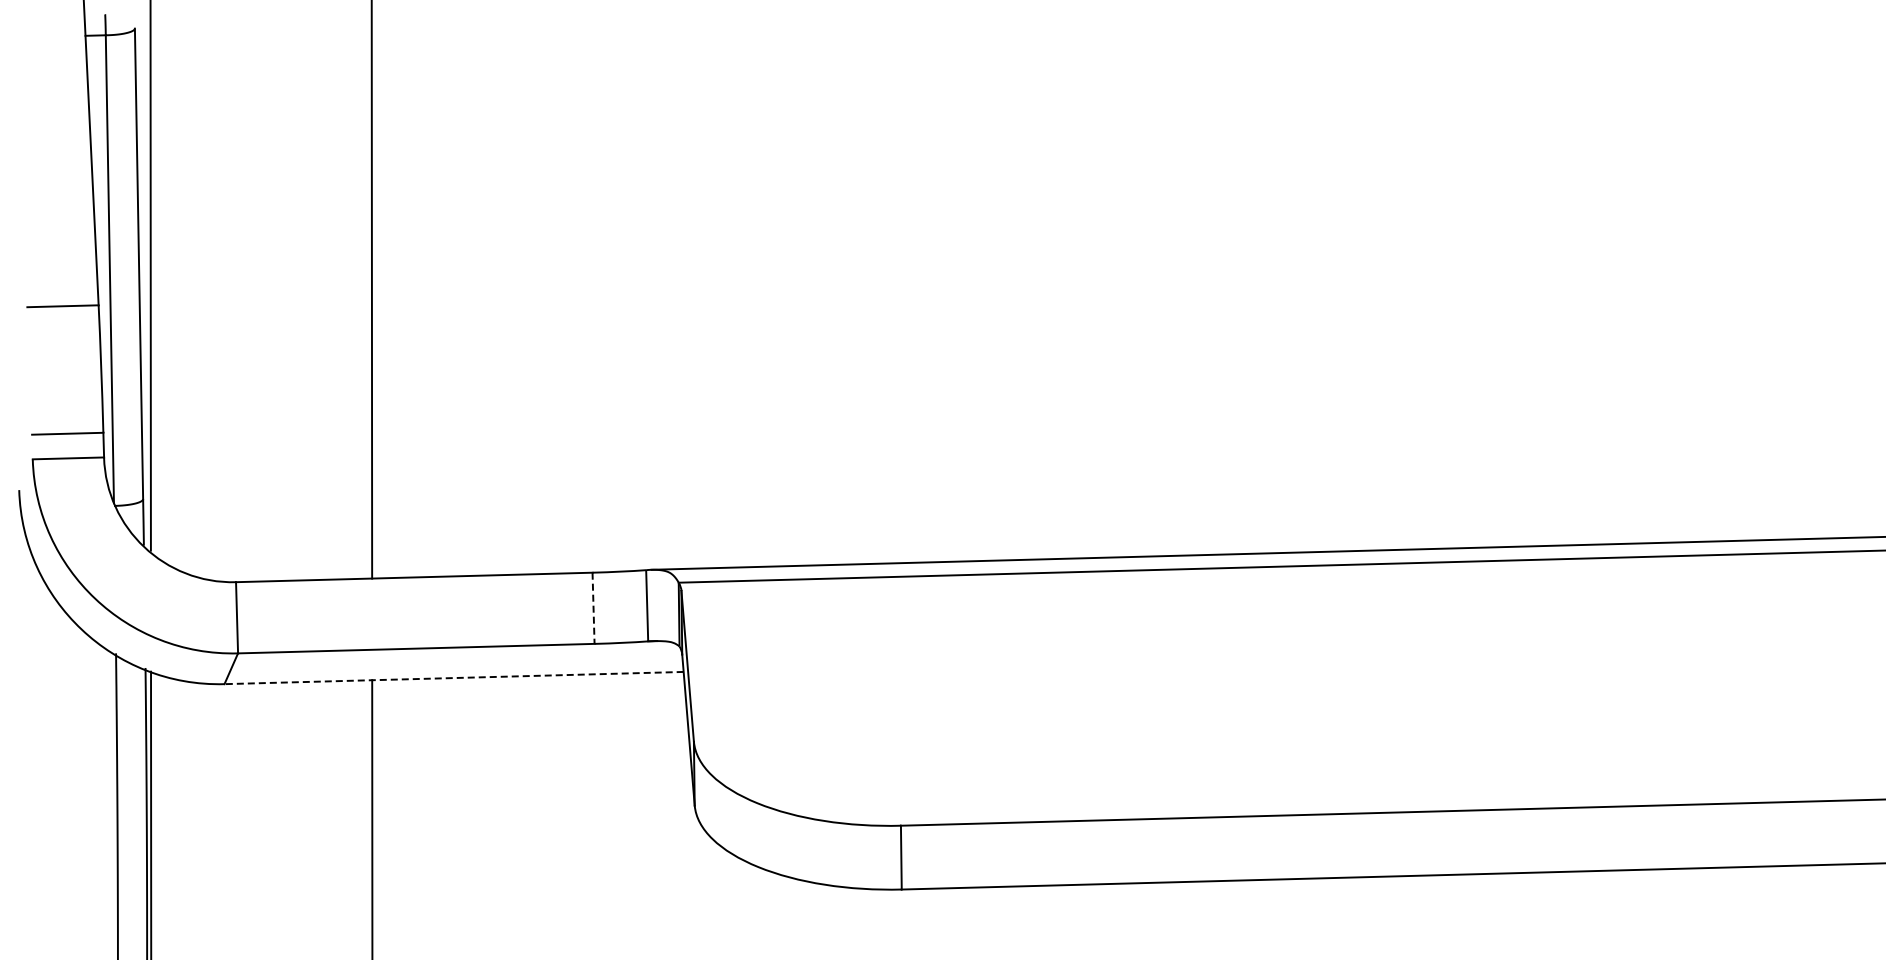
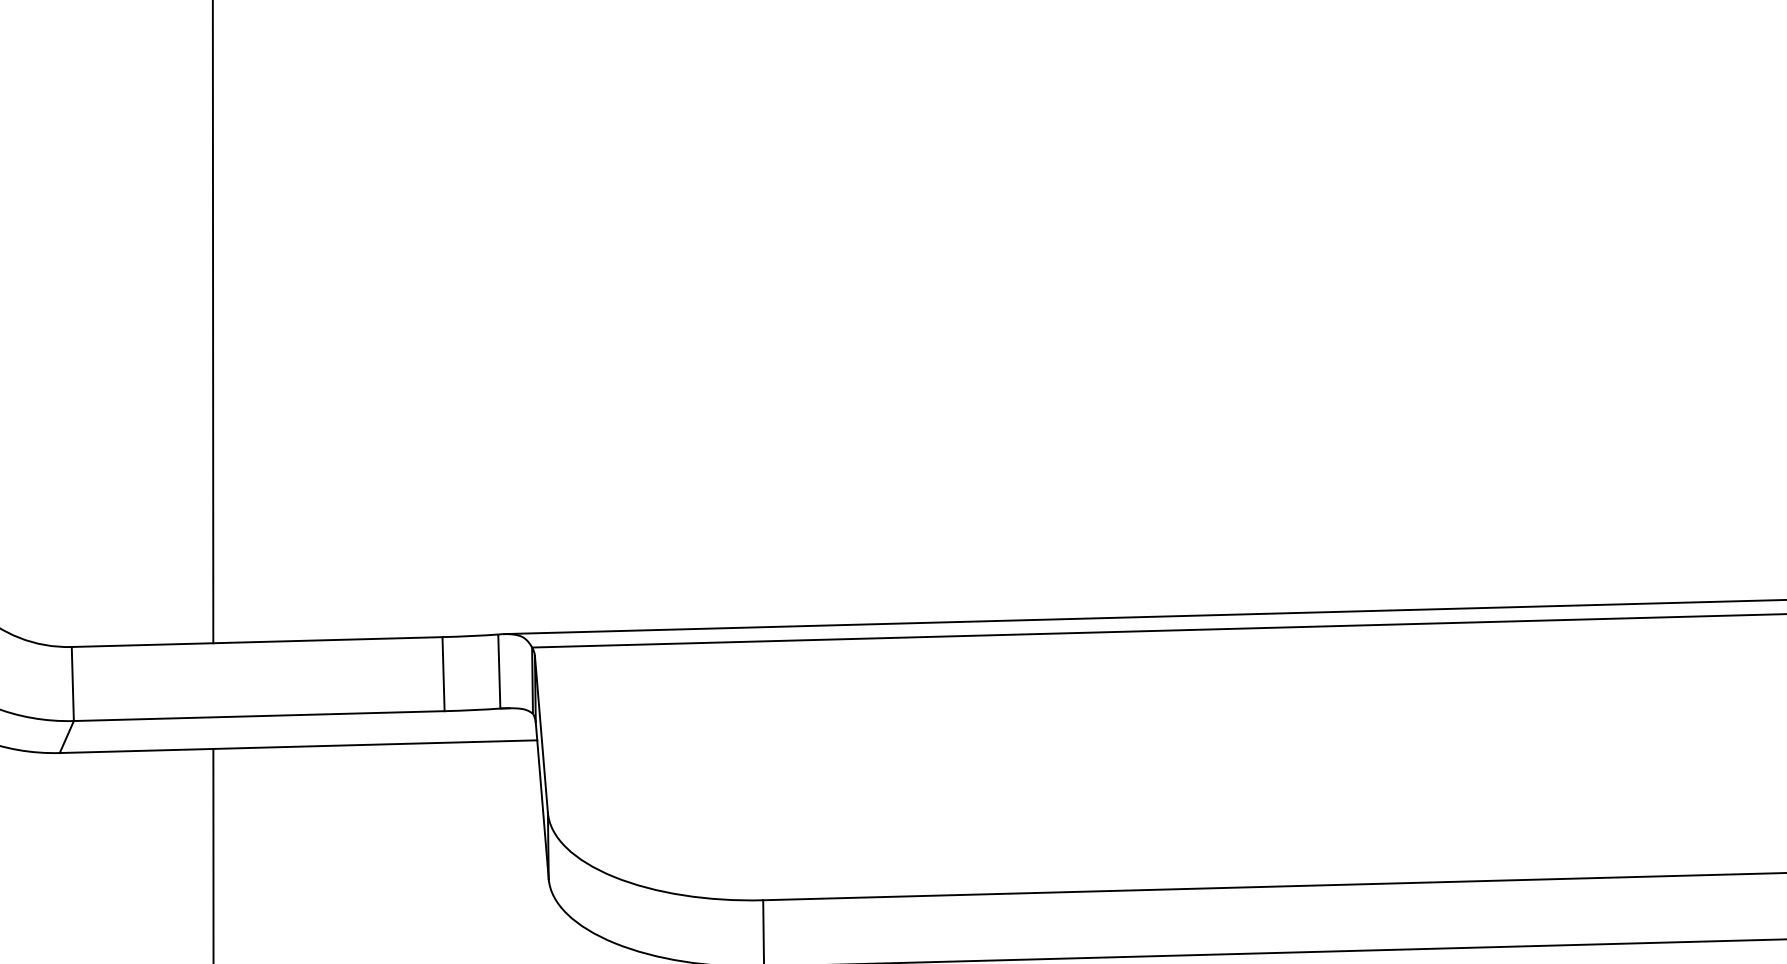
line: (593, 608) -> (443, 674), dashed -> solid
line: (454, 678) -> (298, 747), dashed -> solid

